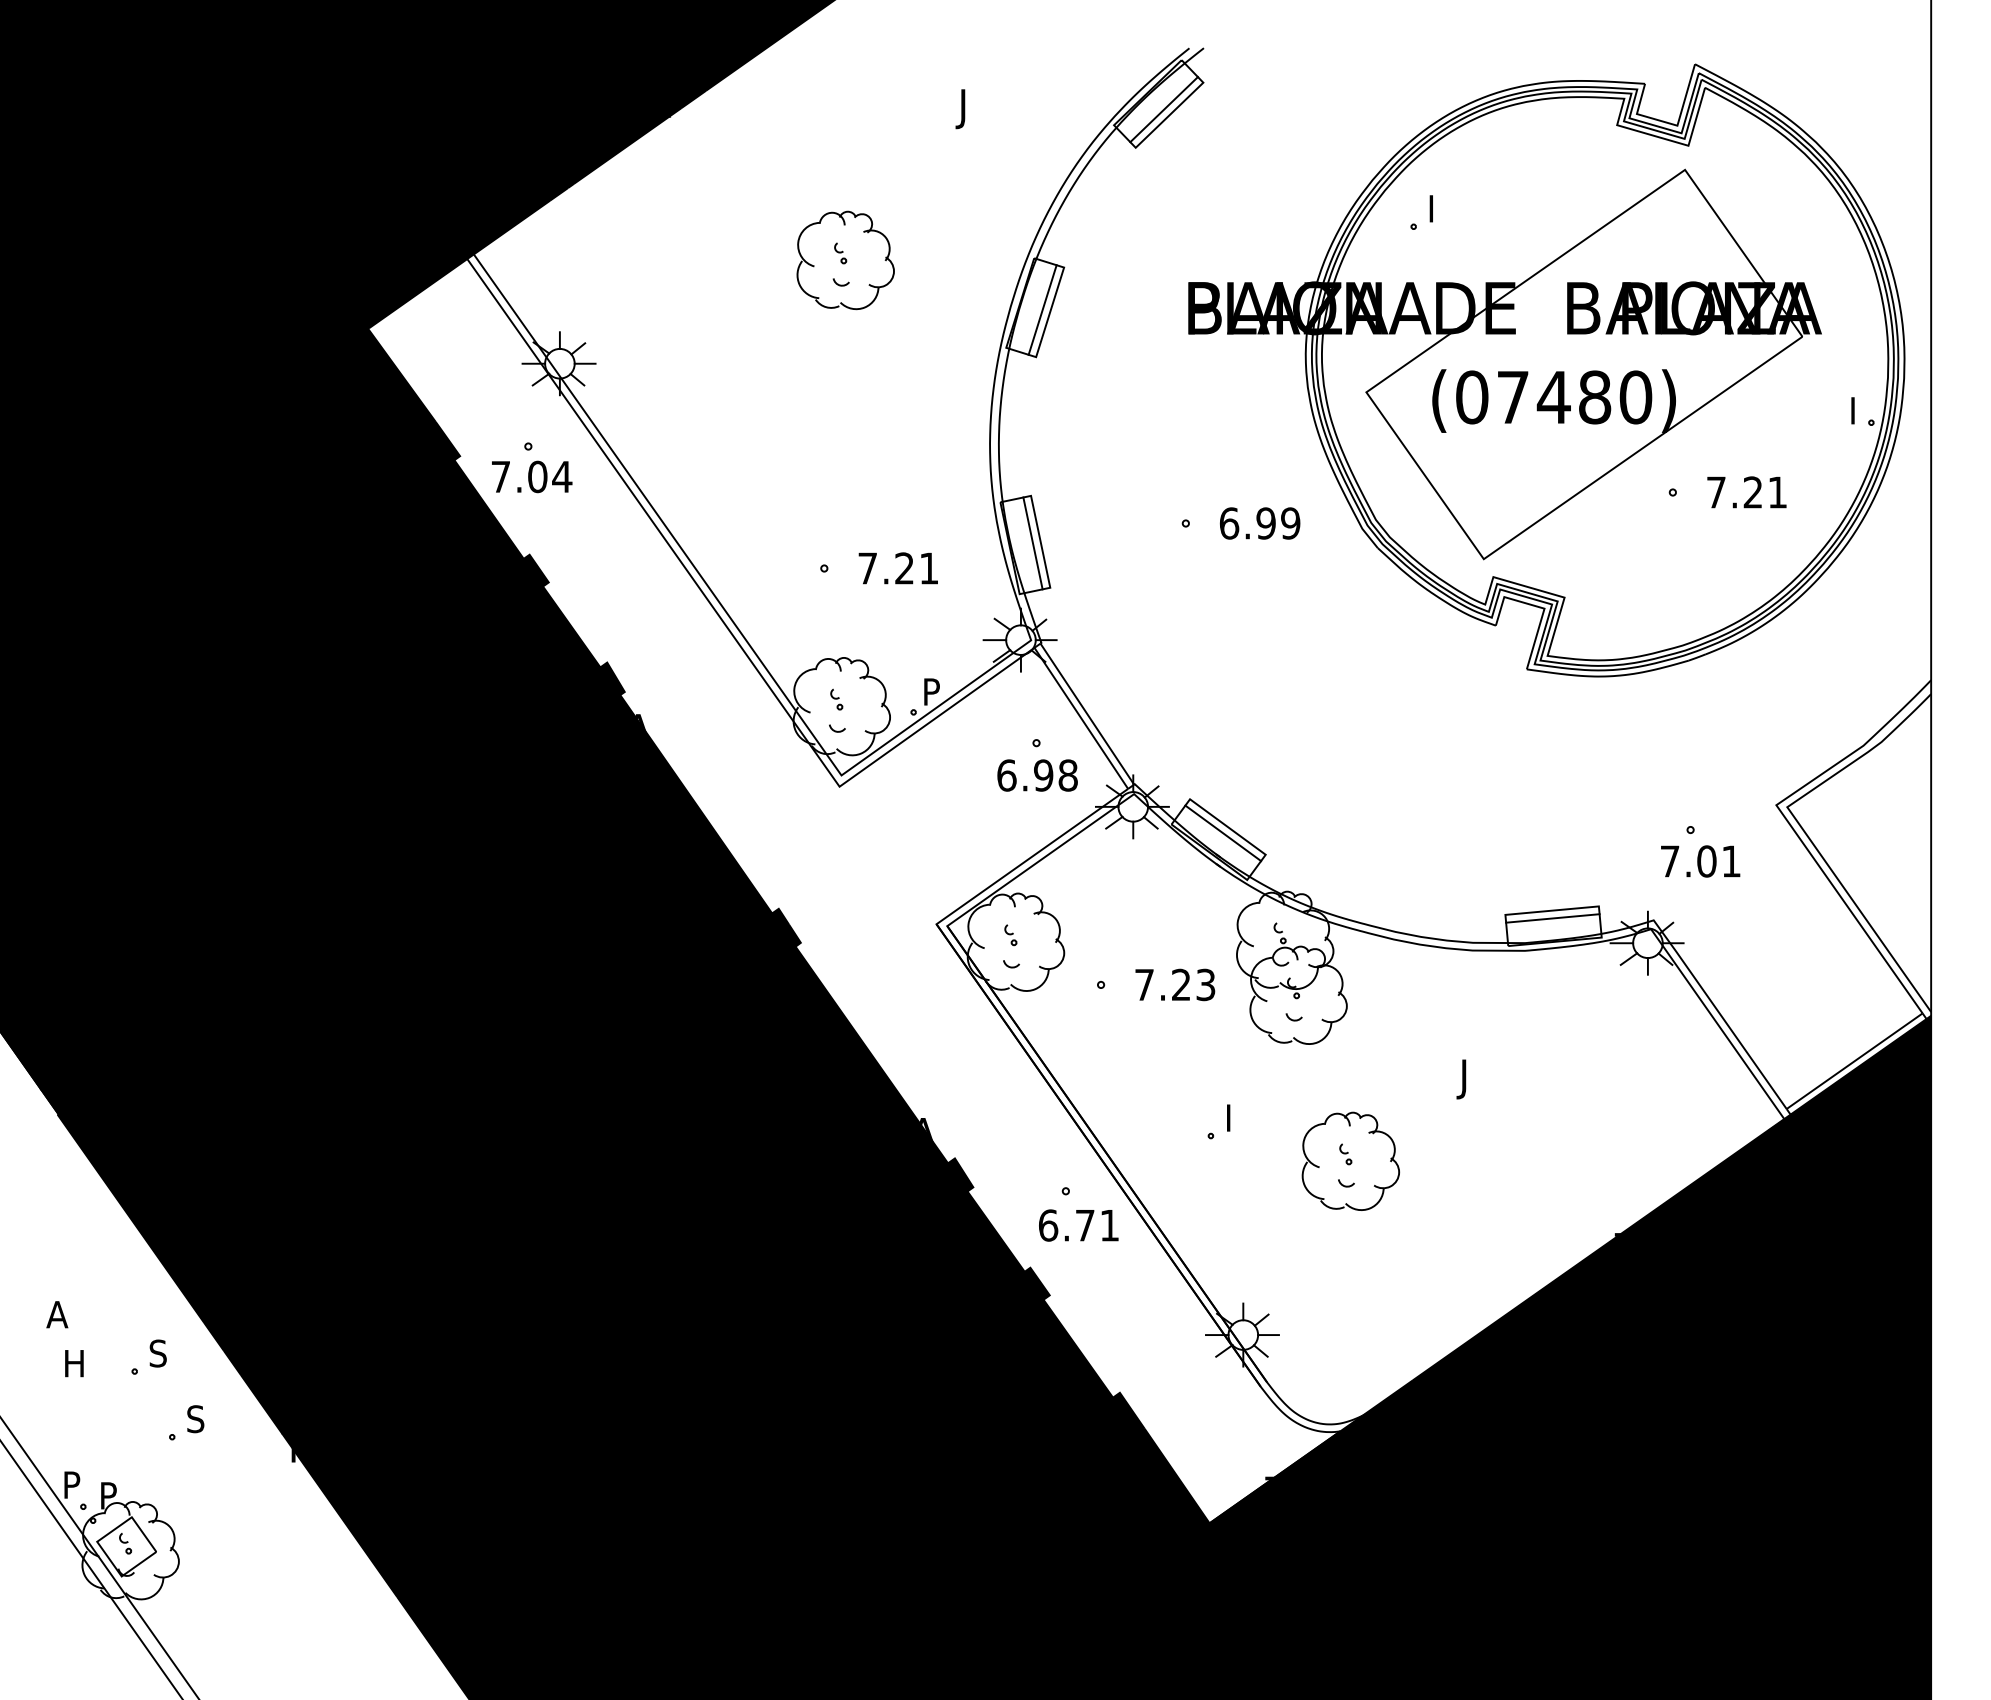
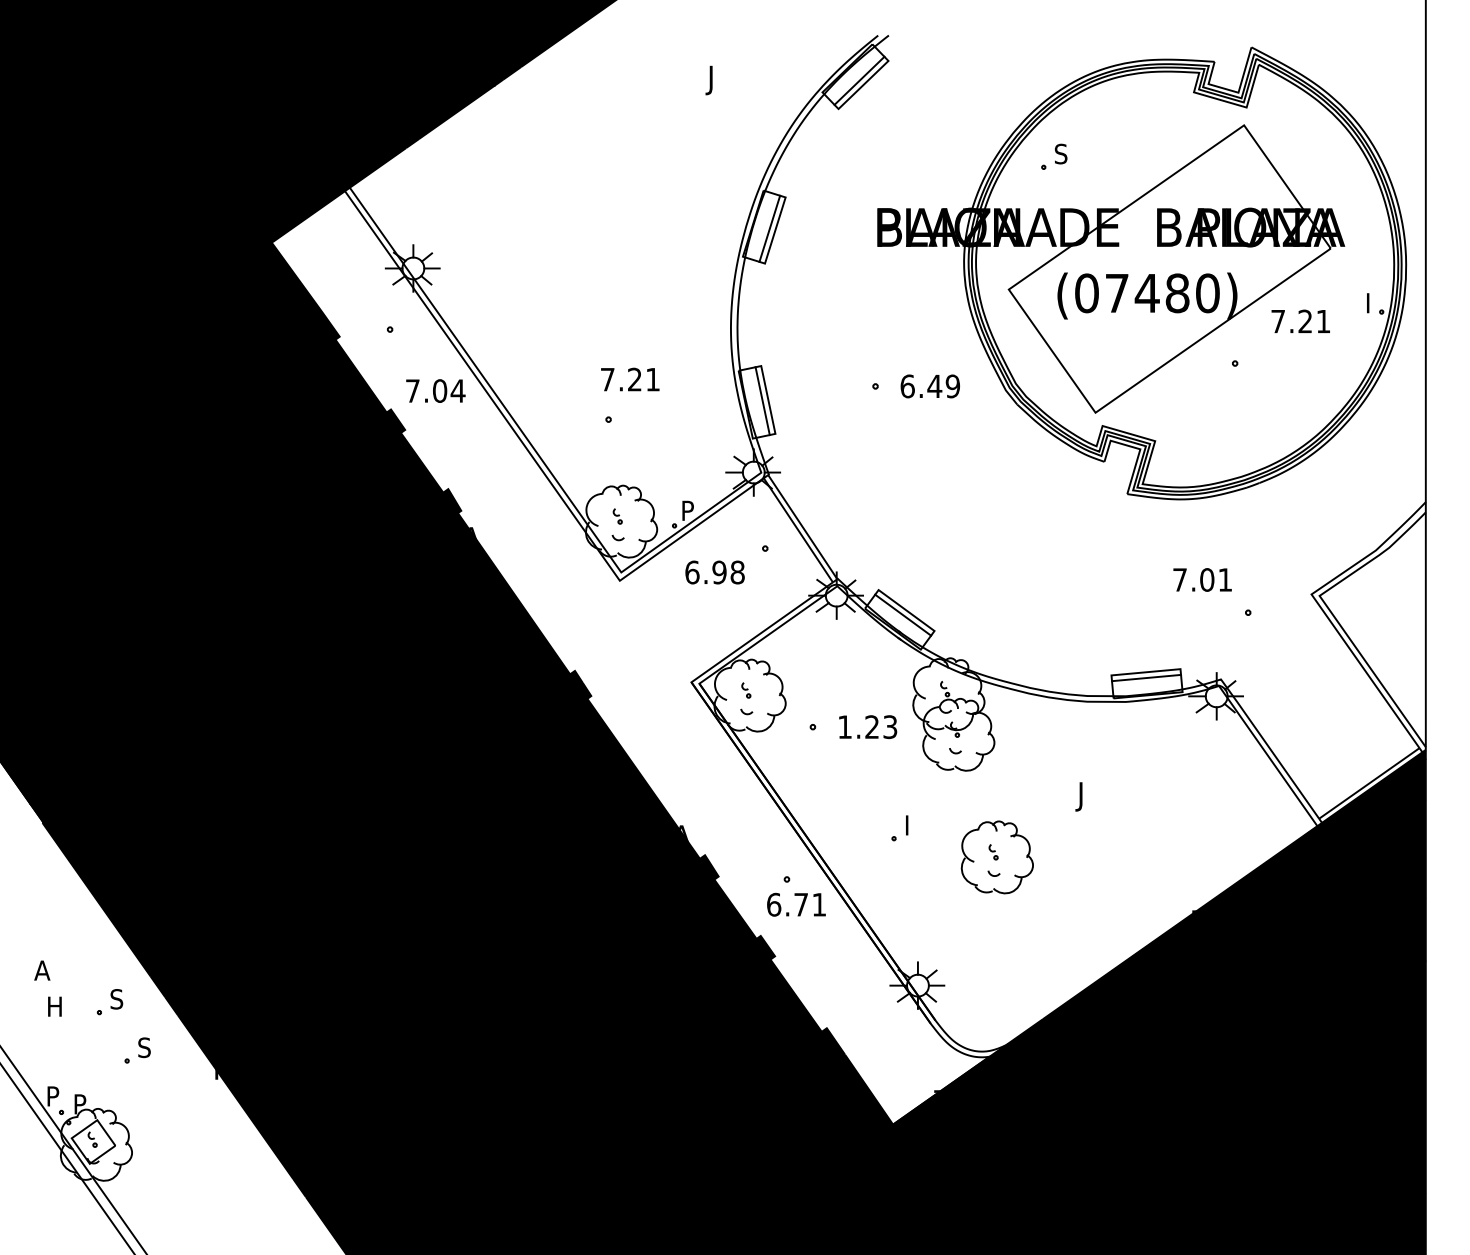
text: (1436, 208) -> (1060, 153), I -> S
part: (844, 260) -> (623, 192), removed
text: (531, 476) -> (435, 390), moved
text: (1746, 491) -> (1300, 320), moved
text: (1265, 523) -> (934, 386), 6.99 -> 6.49
text: (898, 568) -> (630, 379), moved
text: (1036, 775) -> (714, 572), moved
text: (1700, 860) -> (1202, 579), moved
text: (1143, 984) -> (844, 726), 7.23 -> 1.23

